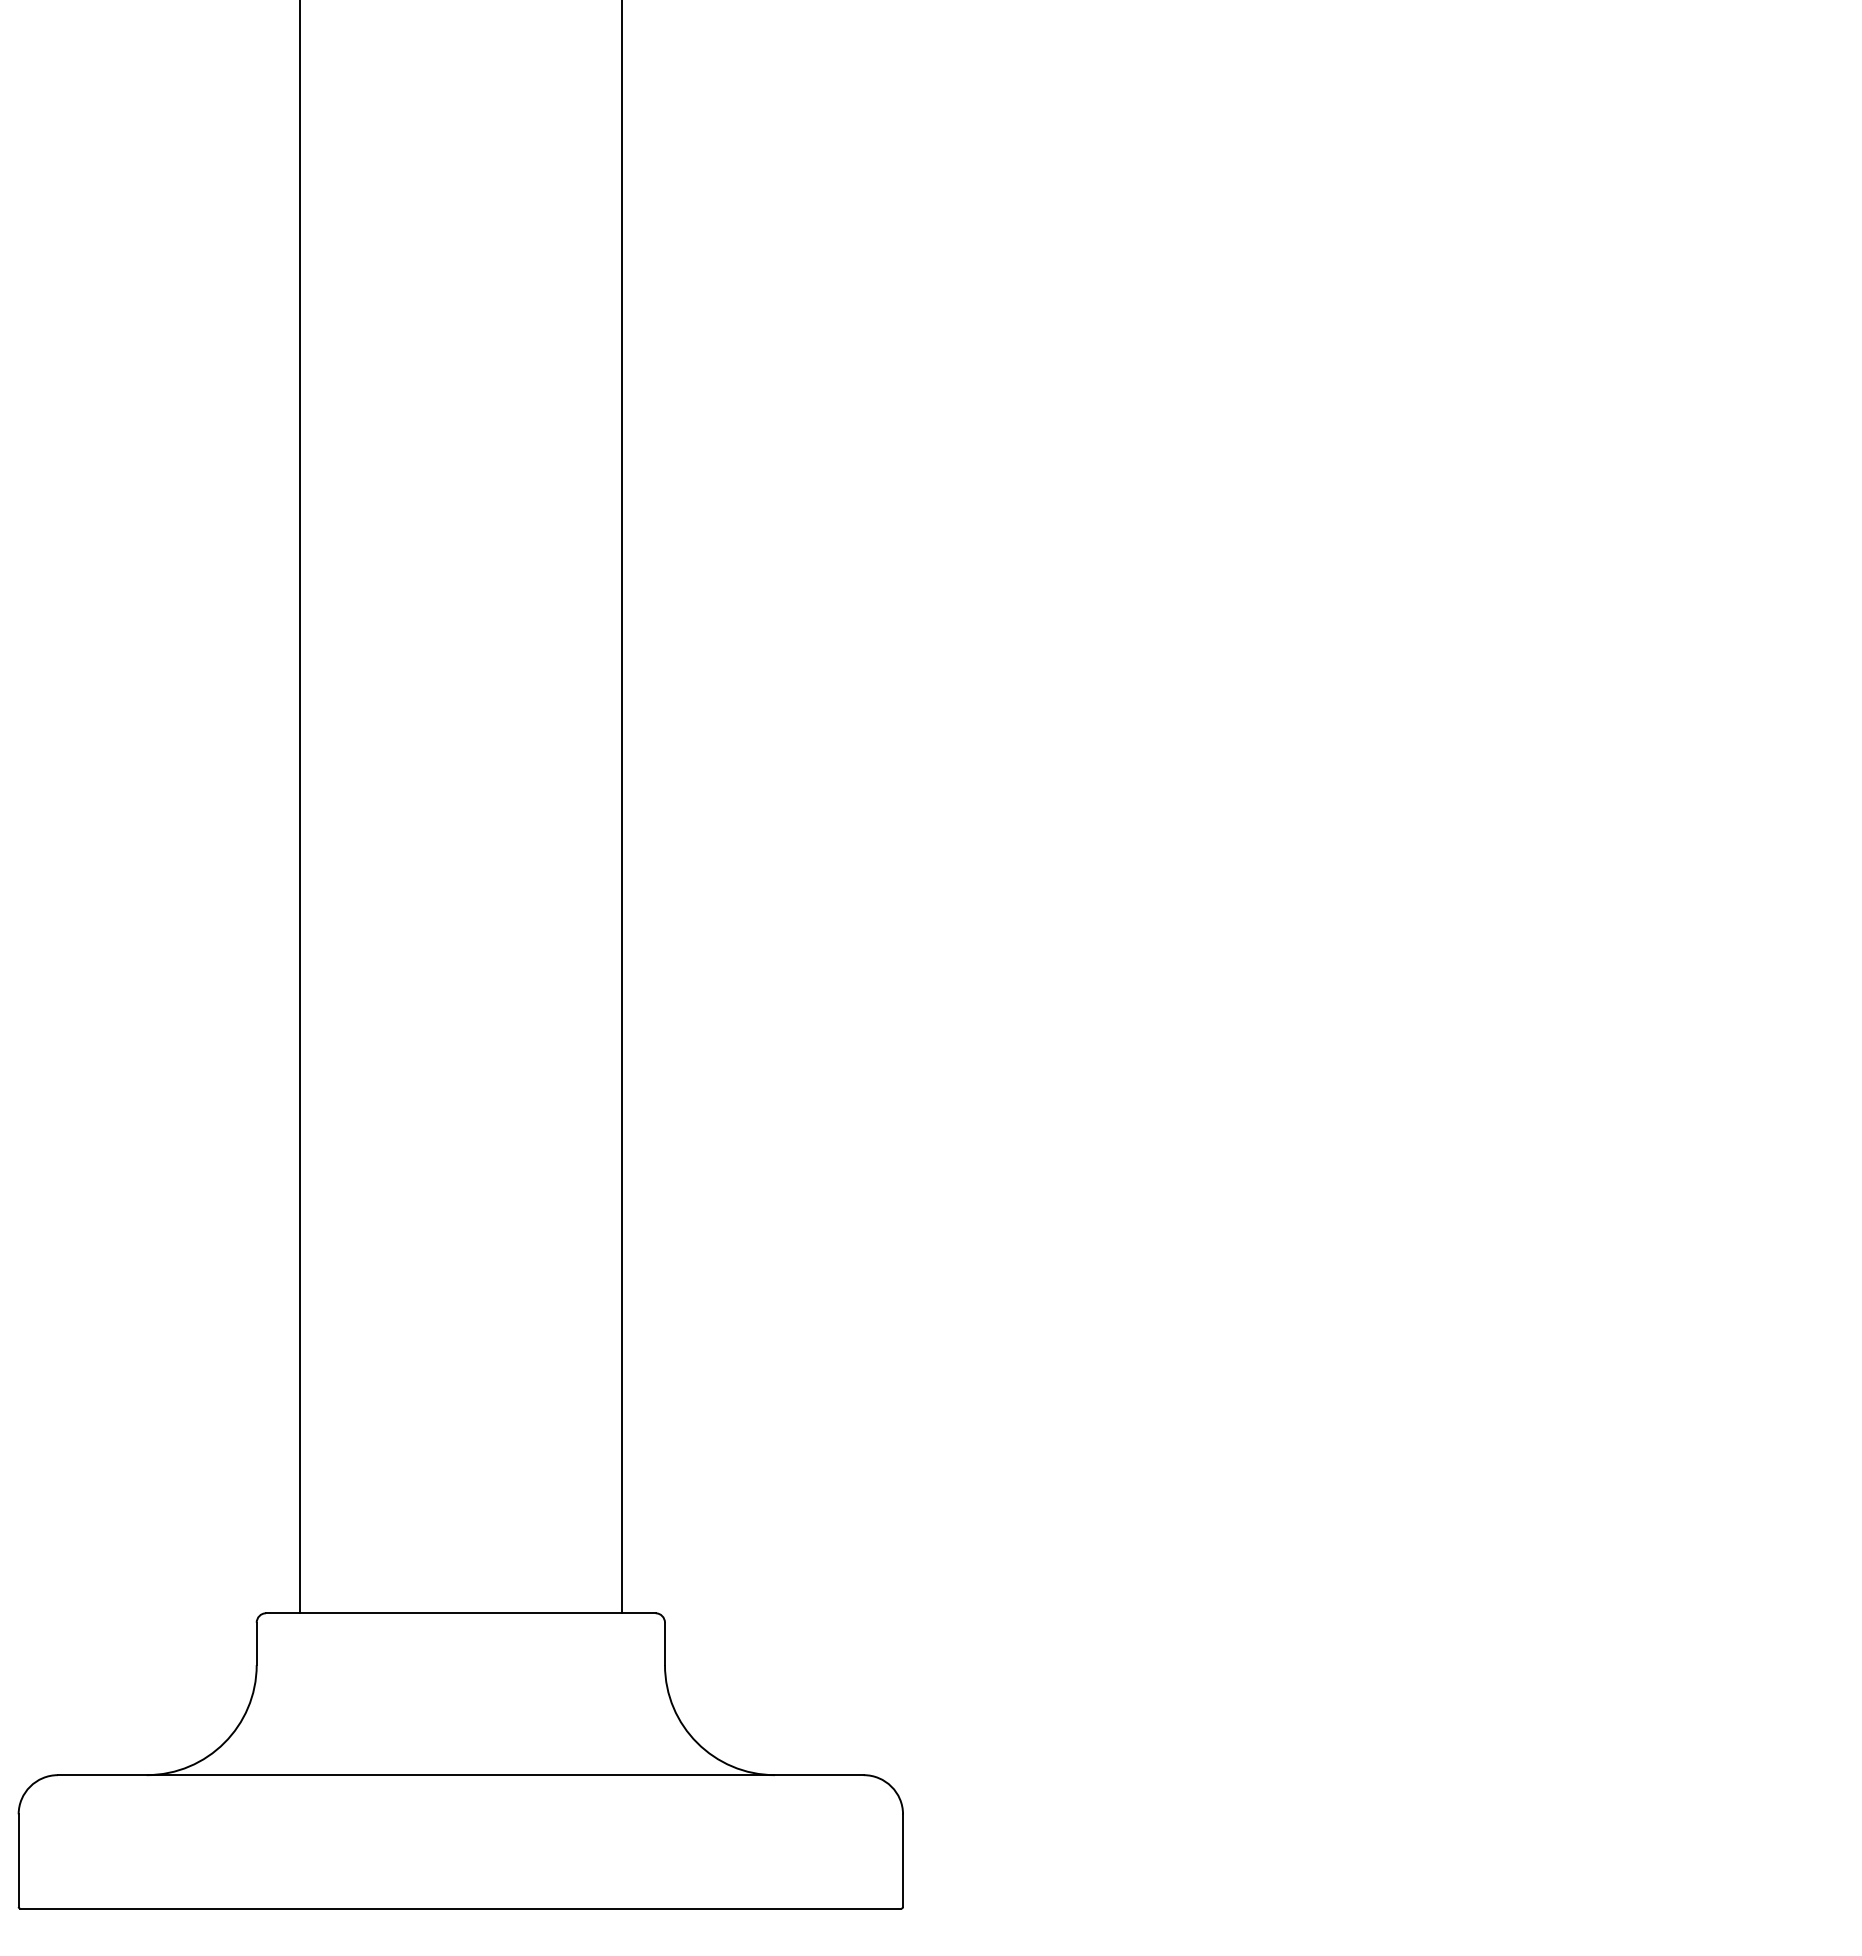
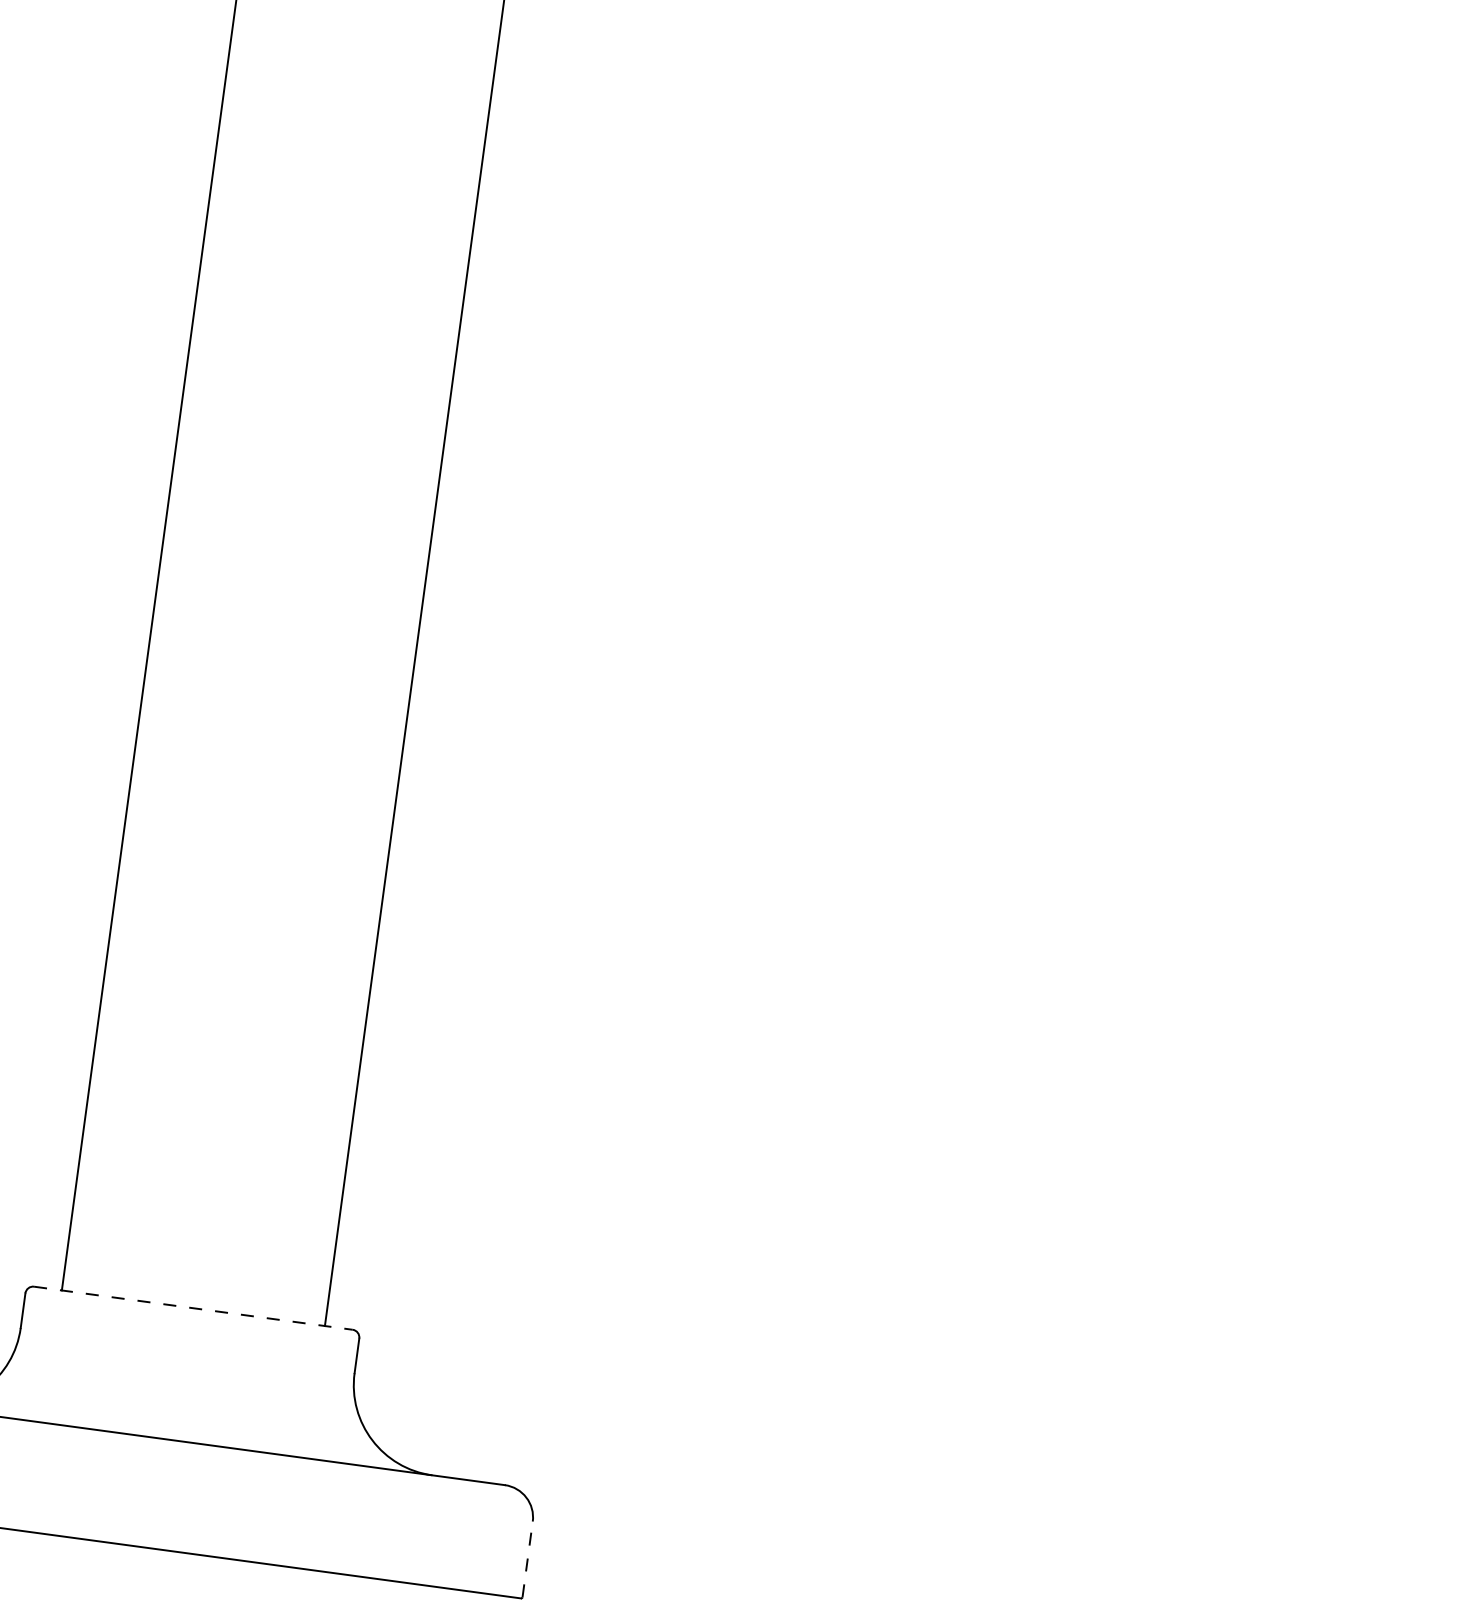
line: (460, 1613) -> (193, 1308), solid -> dashed
line: (903, 1860) -> (528, 1559), solid -> dashed

